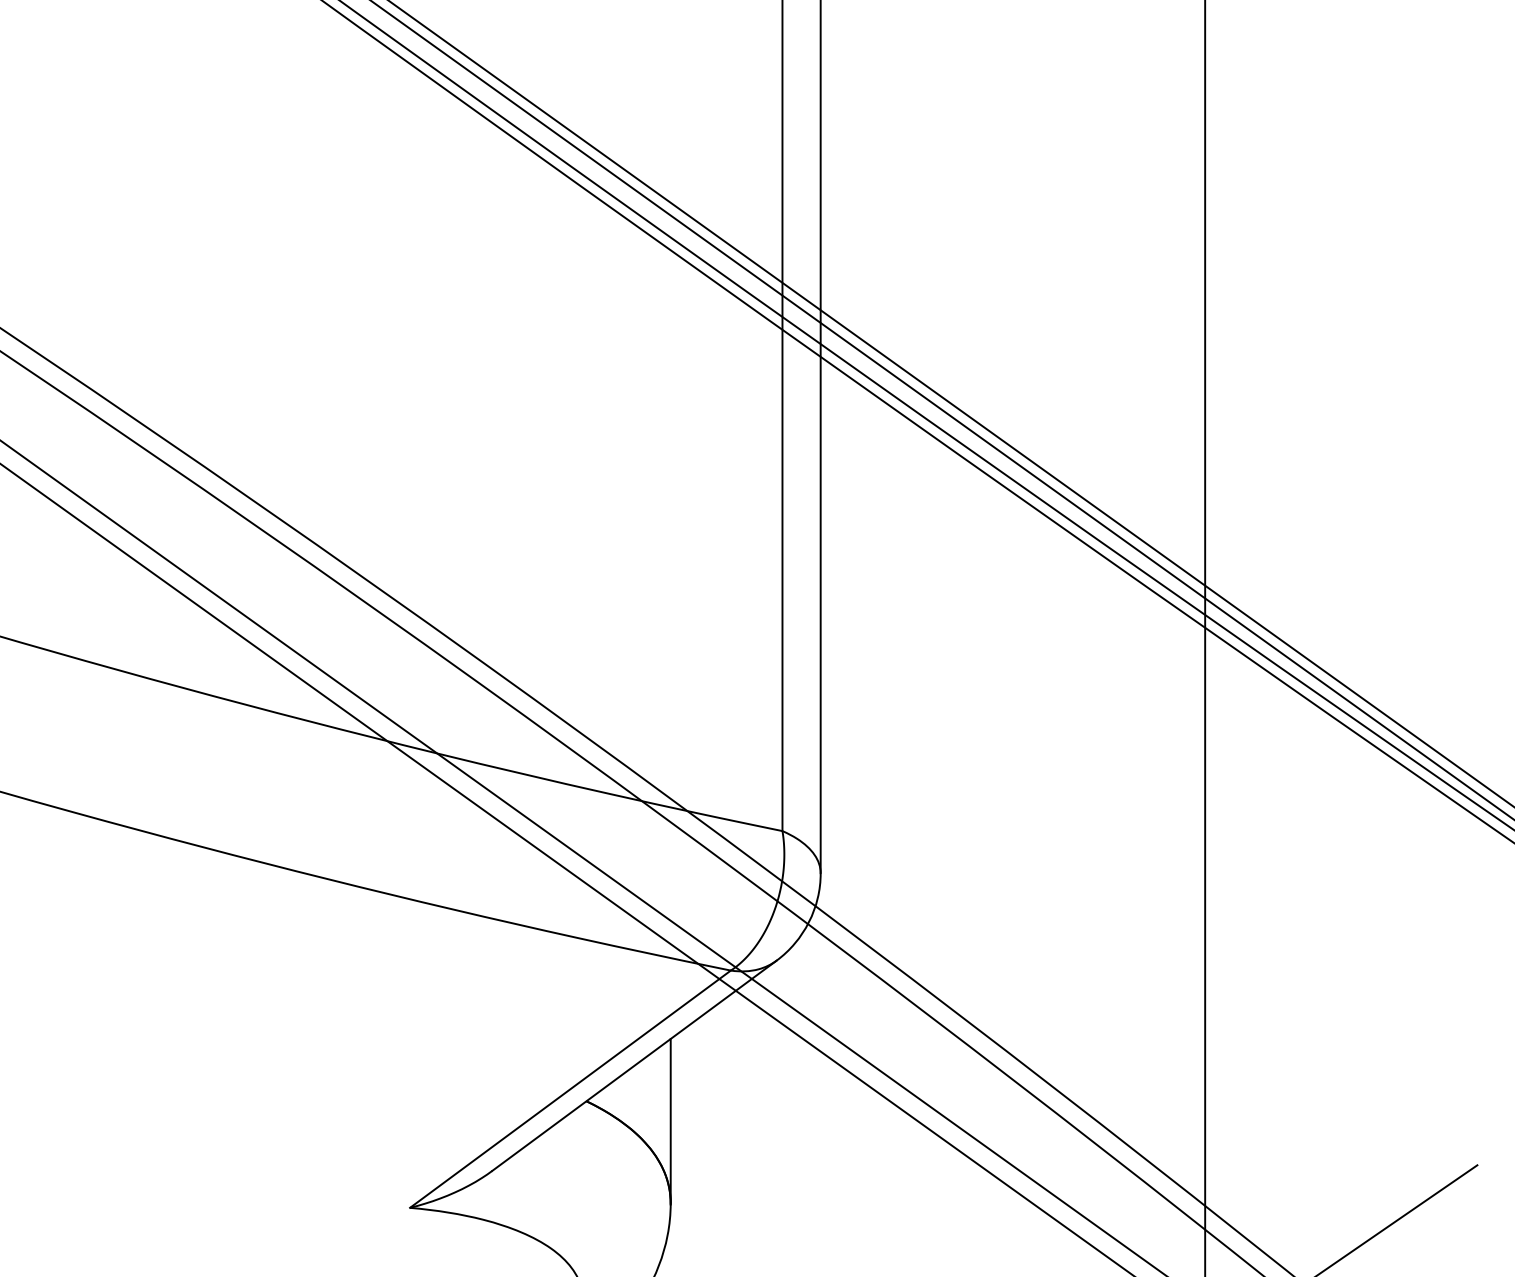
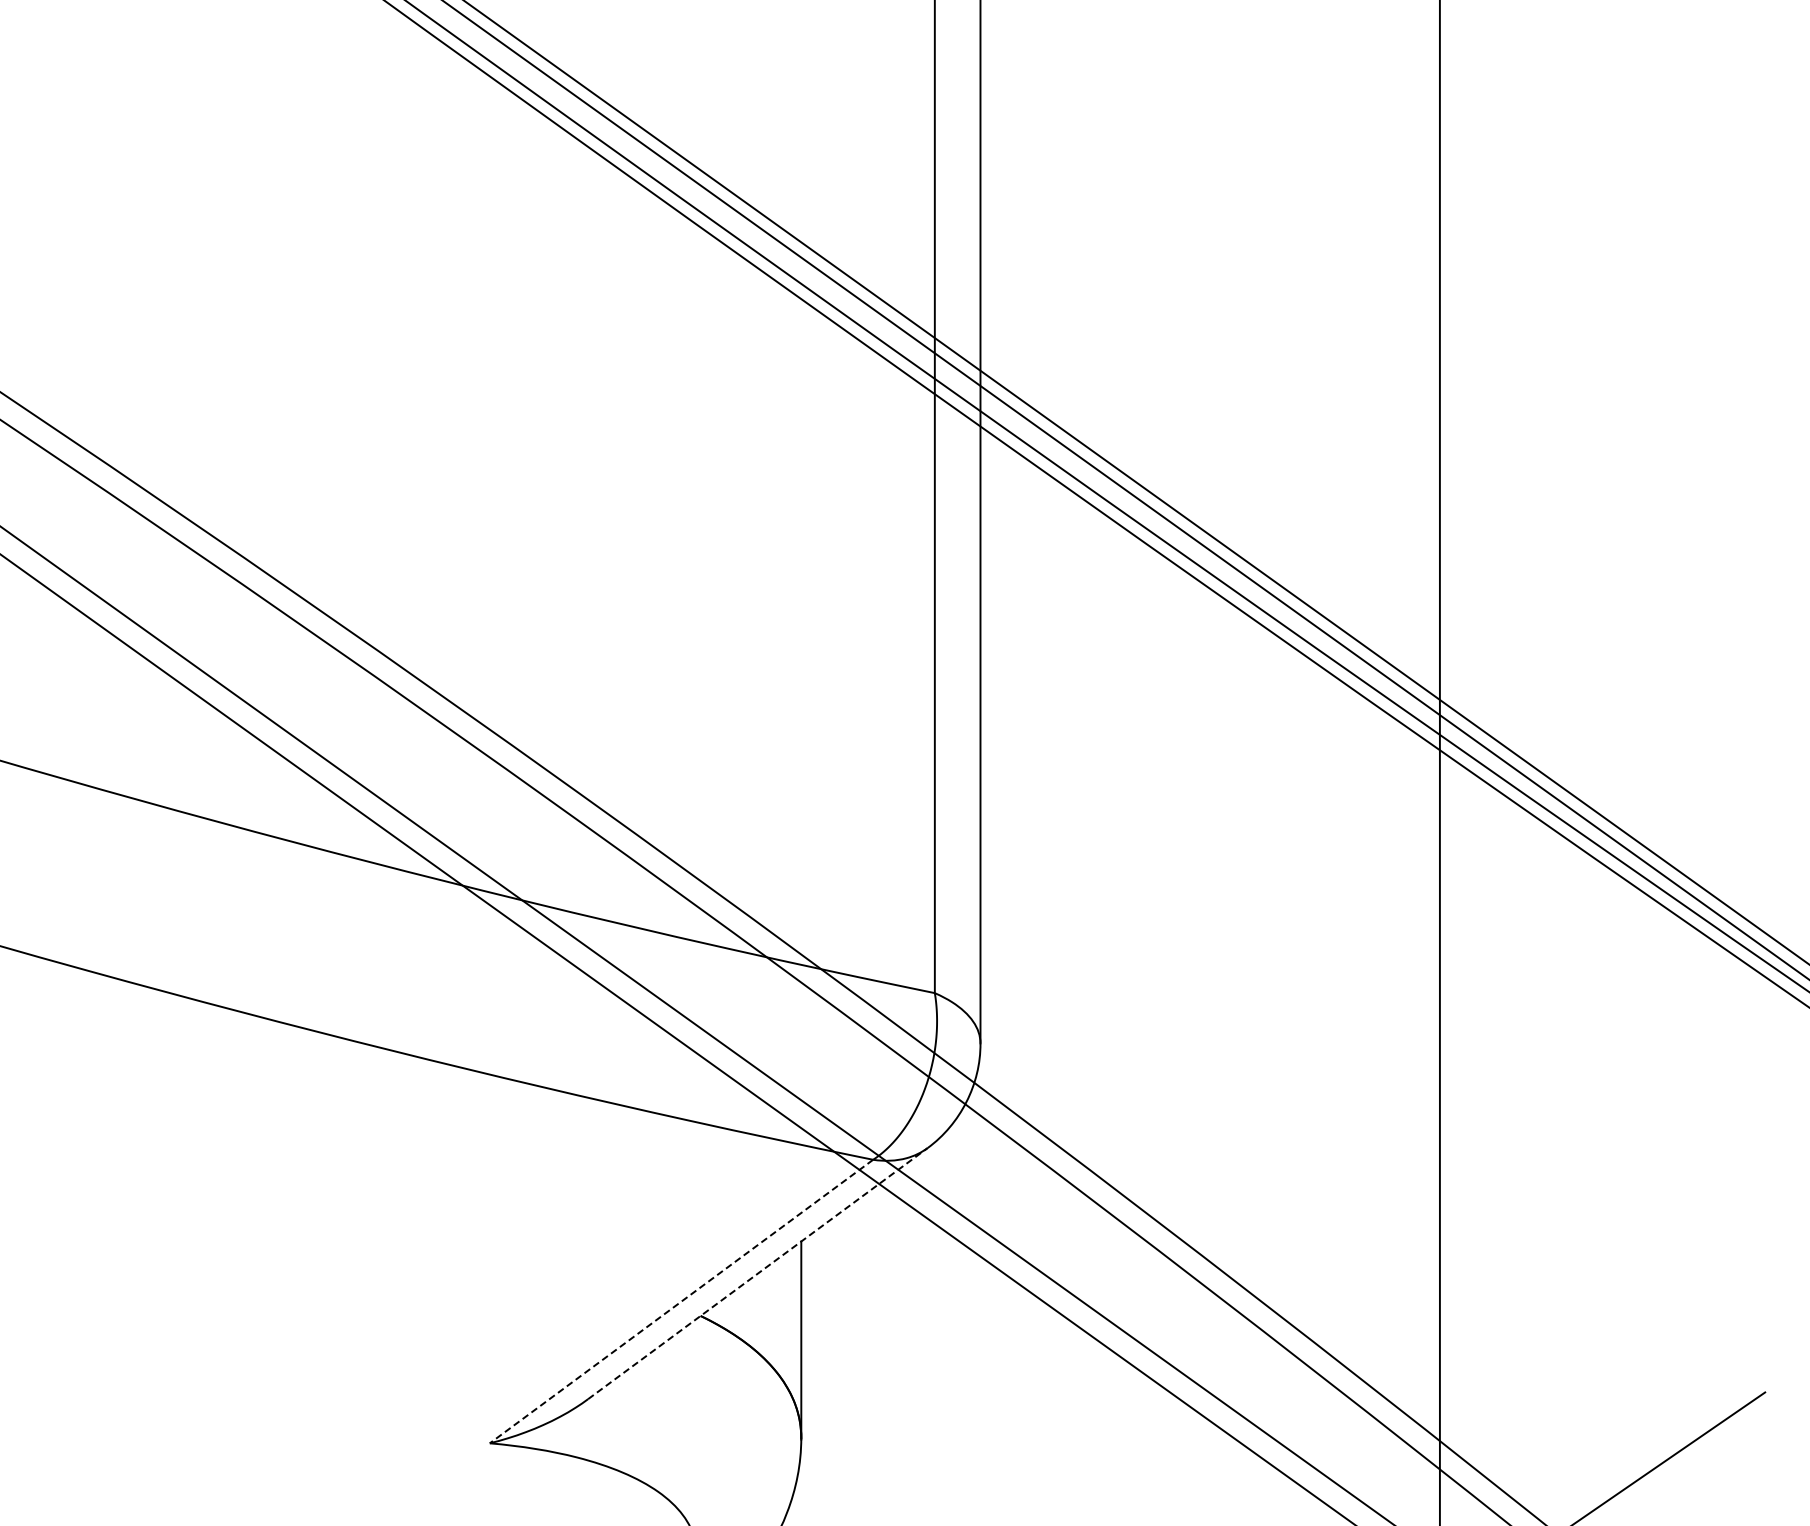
line: (634, 1065) -> (758, 1273), solid -> dashed
line: (570, 1089) -> (681, 1301), solid -> dashed

